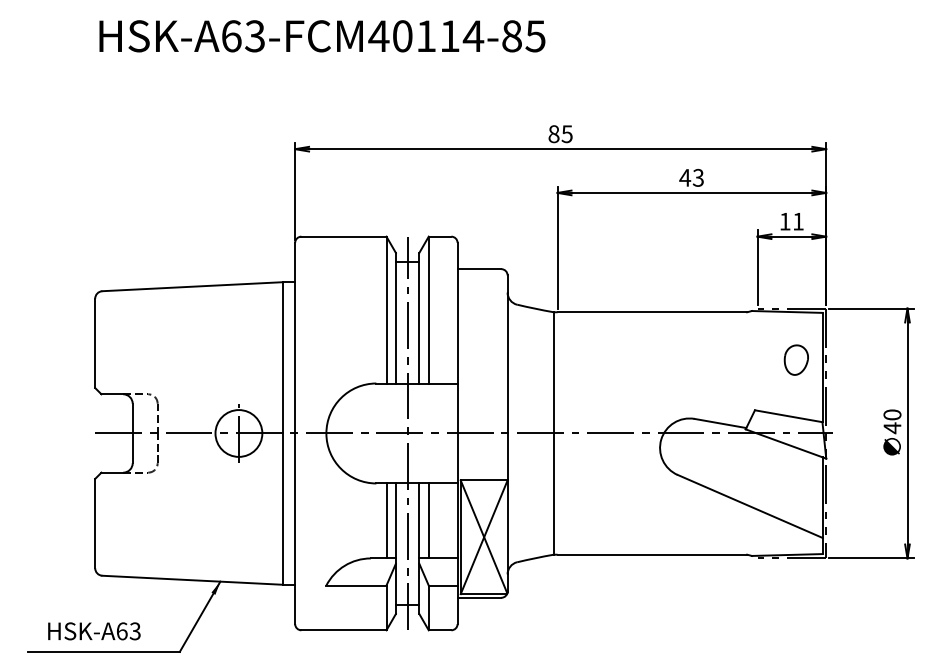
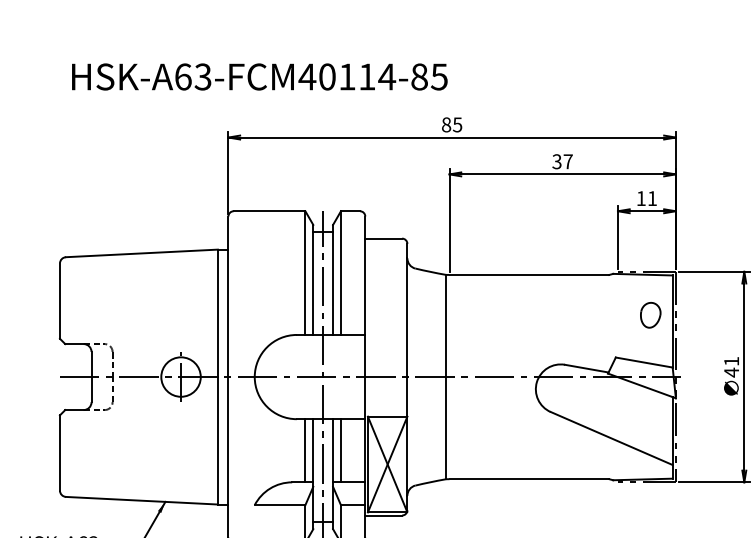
text: (322, 36) -> (259, 77), moved
text: (691, 177) -> (562, 161), 43 -> 37
text: (892, 414) -> (731, 361), 40 -> 41

